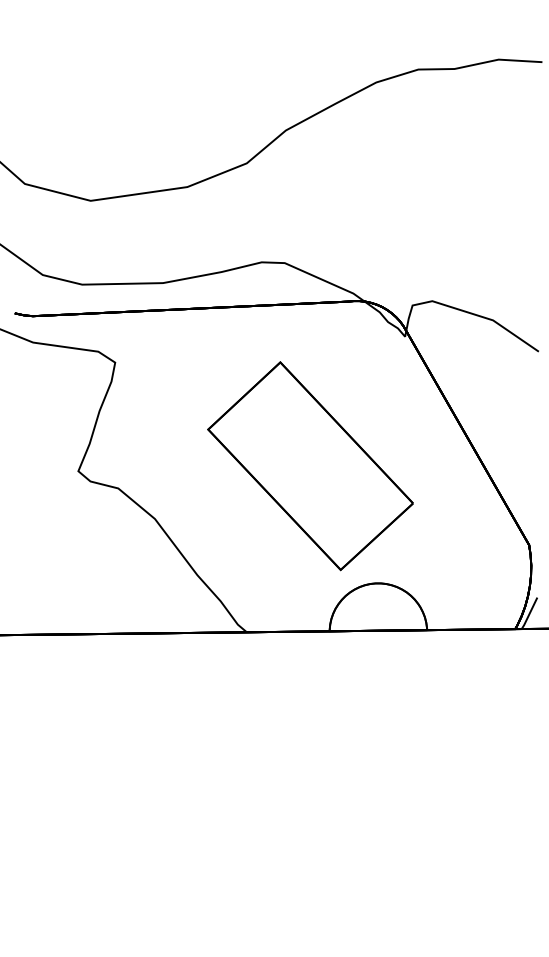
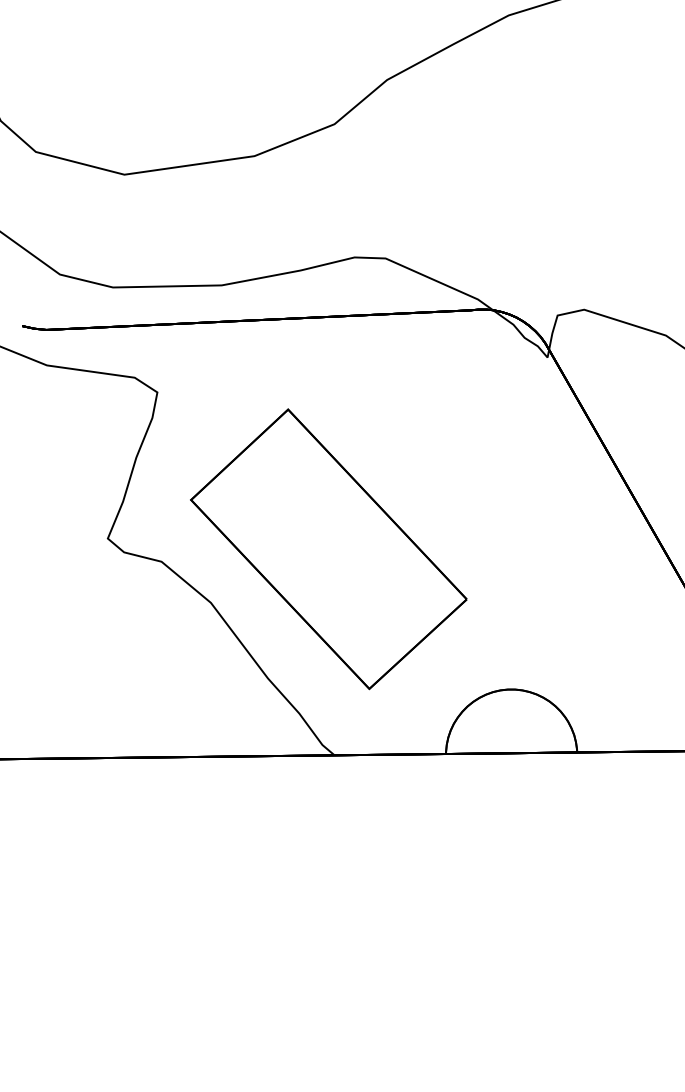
part: (310, 466) -> (328, 549), moved

